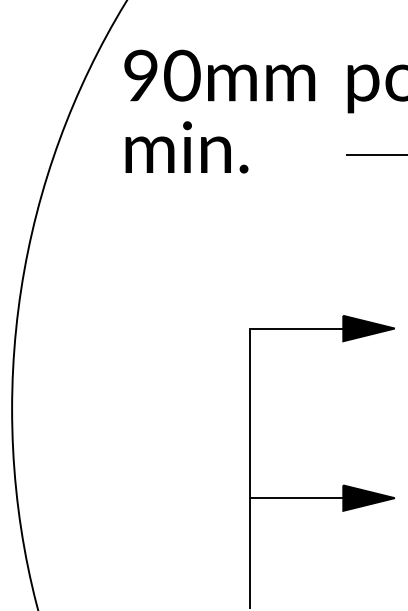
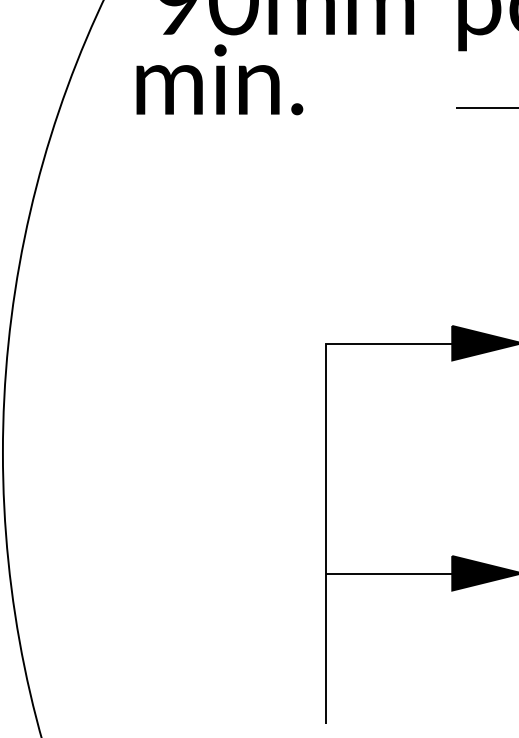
text: (186, 147) -> (219, 79), moved

